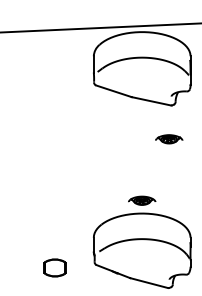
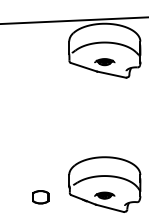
part: (169, 139) -> (105, 62), moved
part: (142, 200) -> (105, 195), moved

